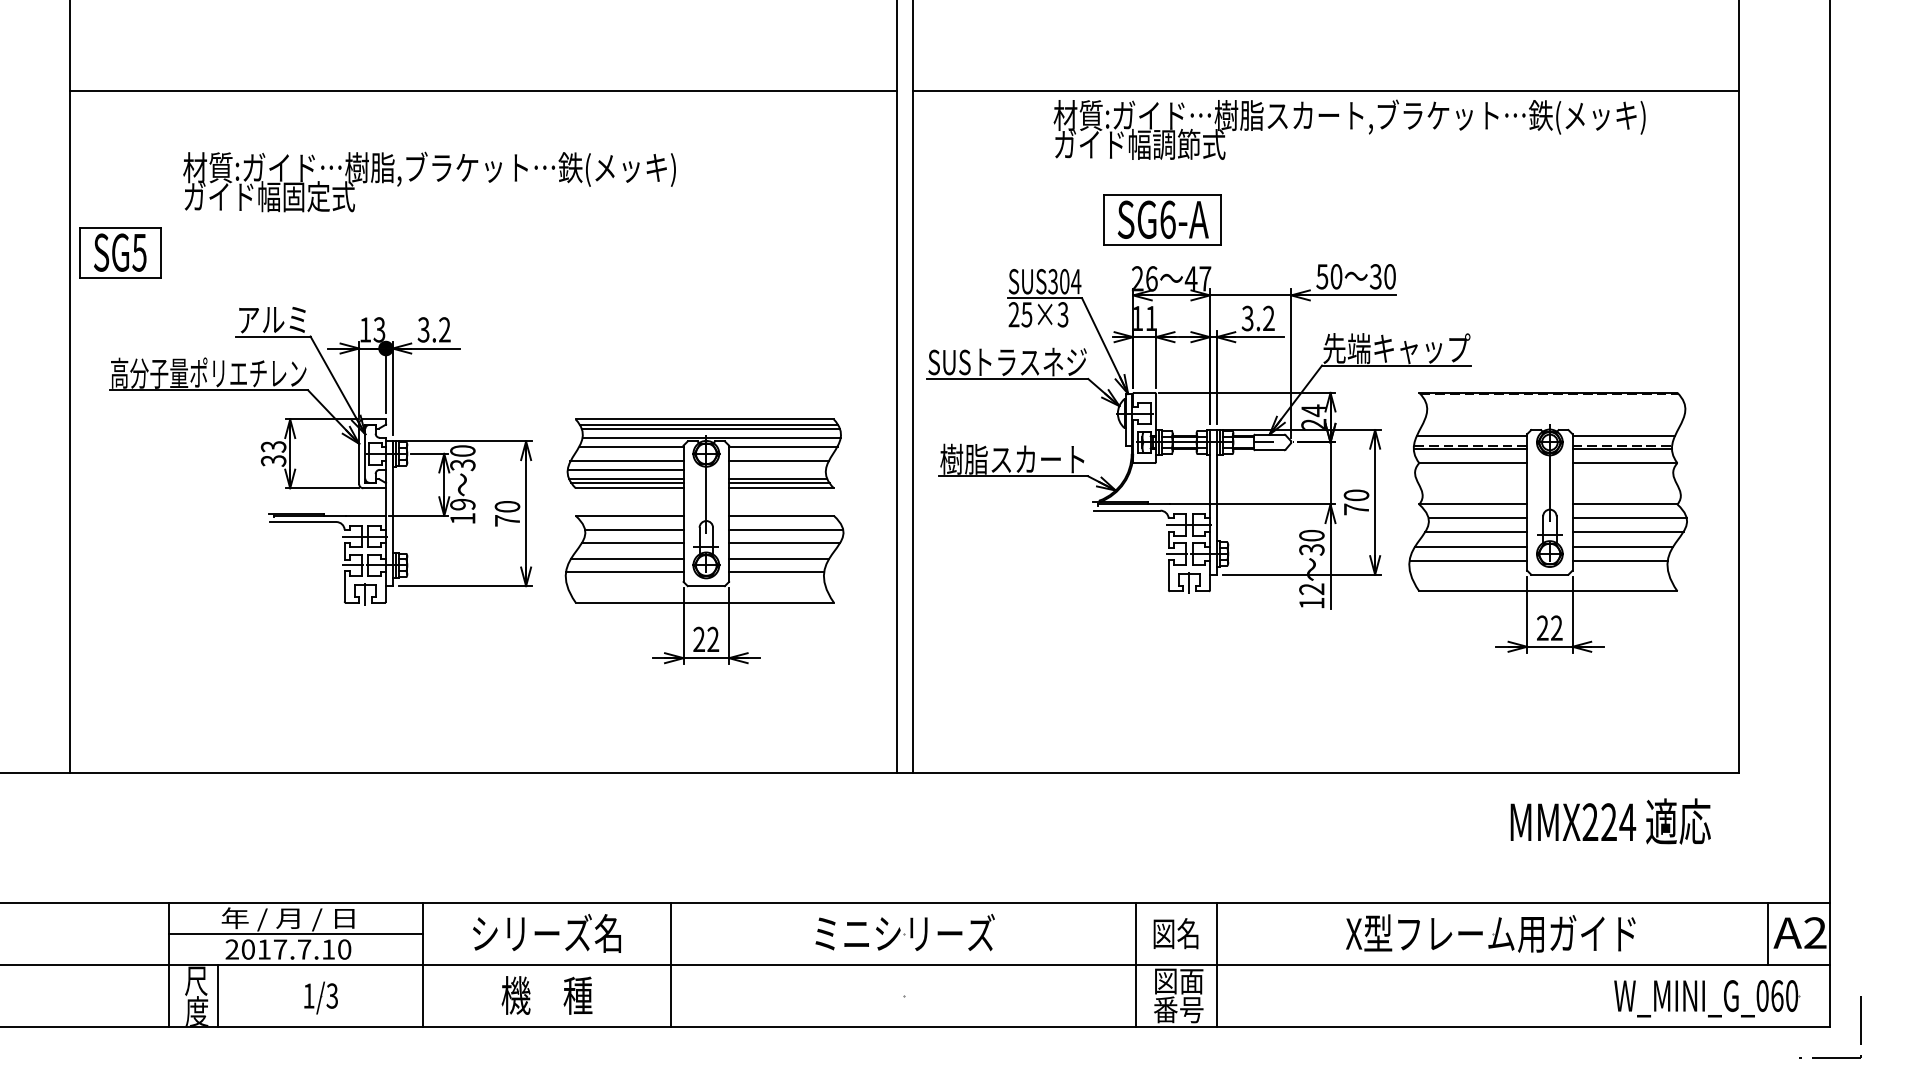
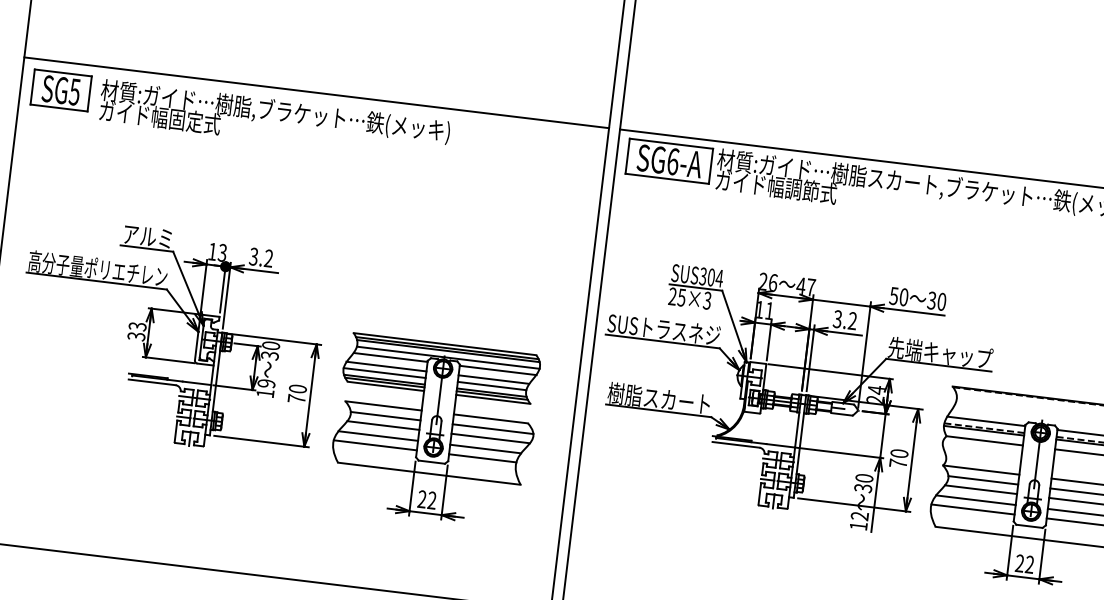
text: (429, 181) -> (274, 120), moved
part: (1162, 219) -> (669, 161), moved
part: (120, 252) -> (61, 90), moved
line: (777, 469) -> (492, 385), added

